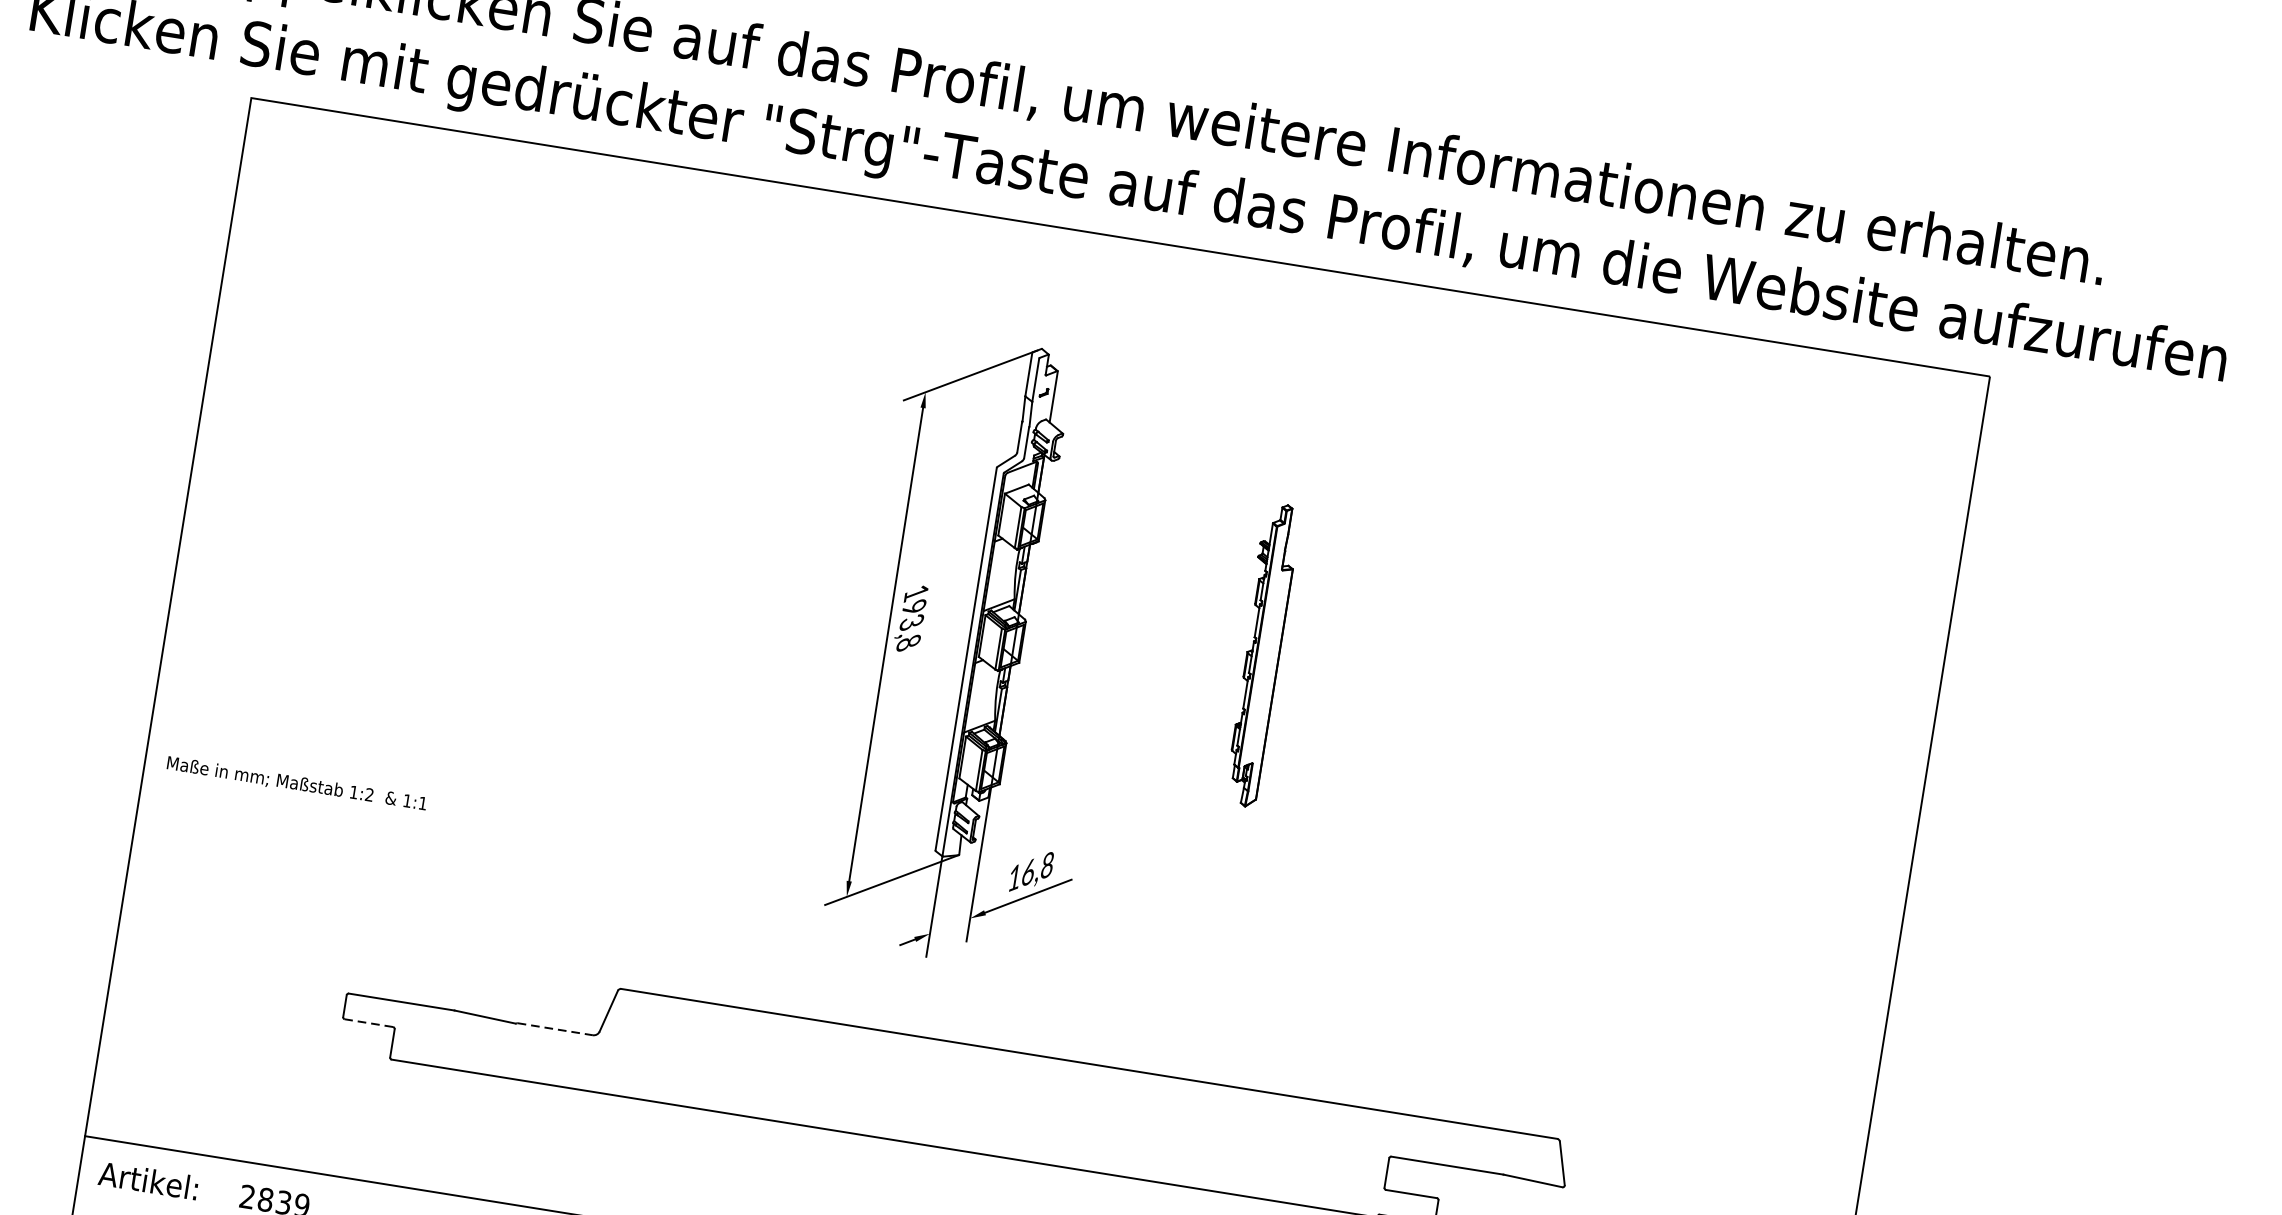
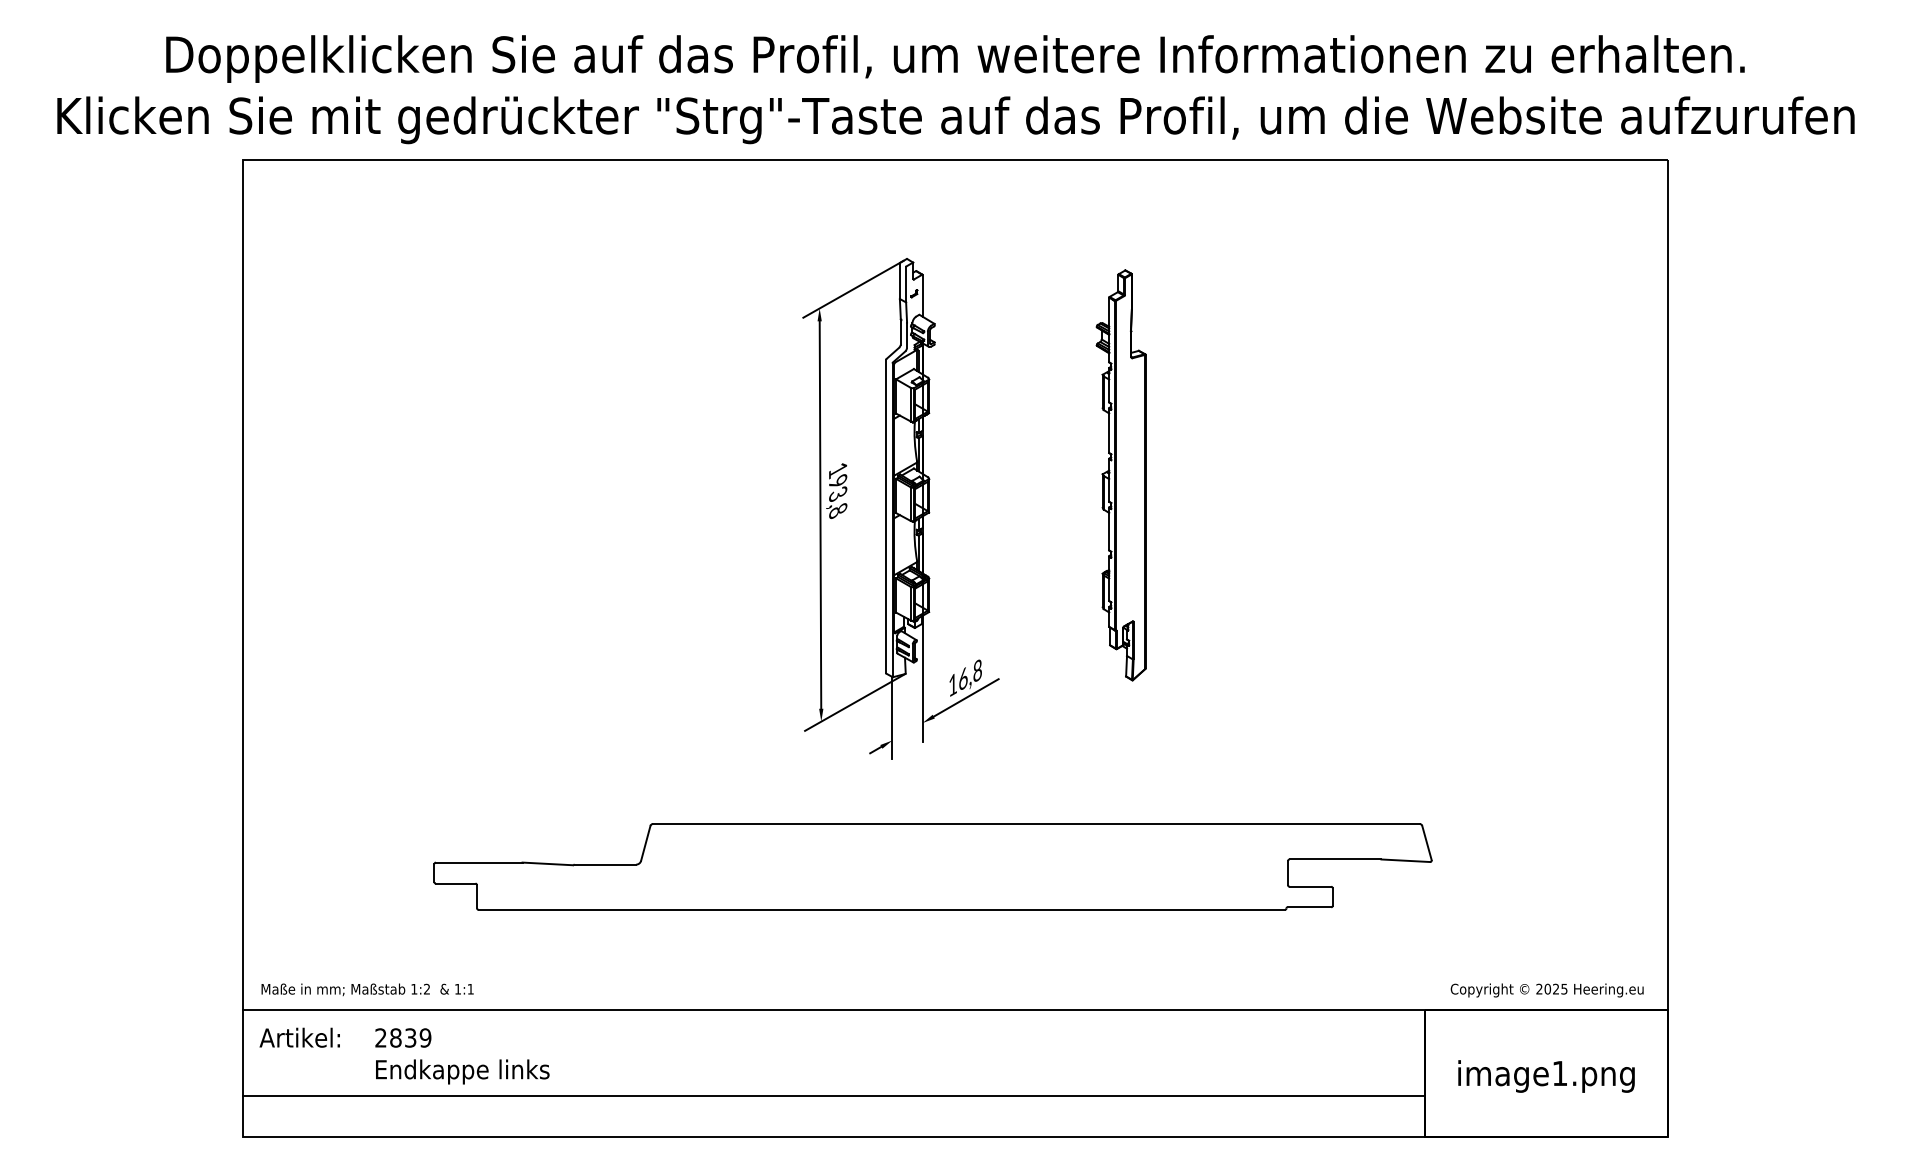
part: (1260, 654) -> (1120, 475), size x1.67
text: (296, 783) -> (367, 989), moved
line: (368, 1022) -> (455, 883), dashed -> solid
line: (555, 1029) -> (605, 864), dashed -> solid

